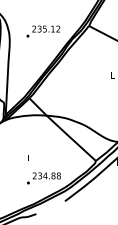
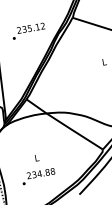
text: (43, 178) -> (38, 176), moved

